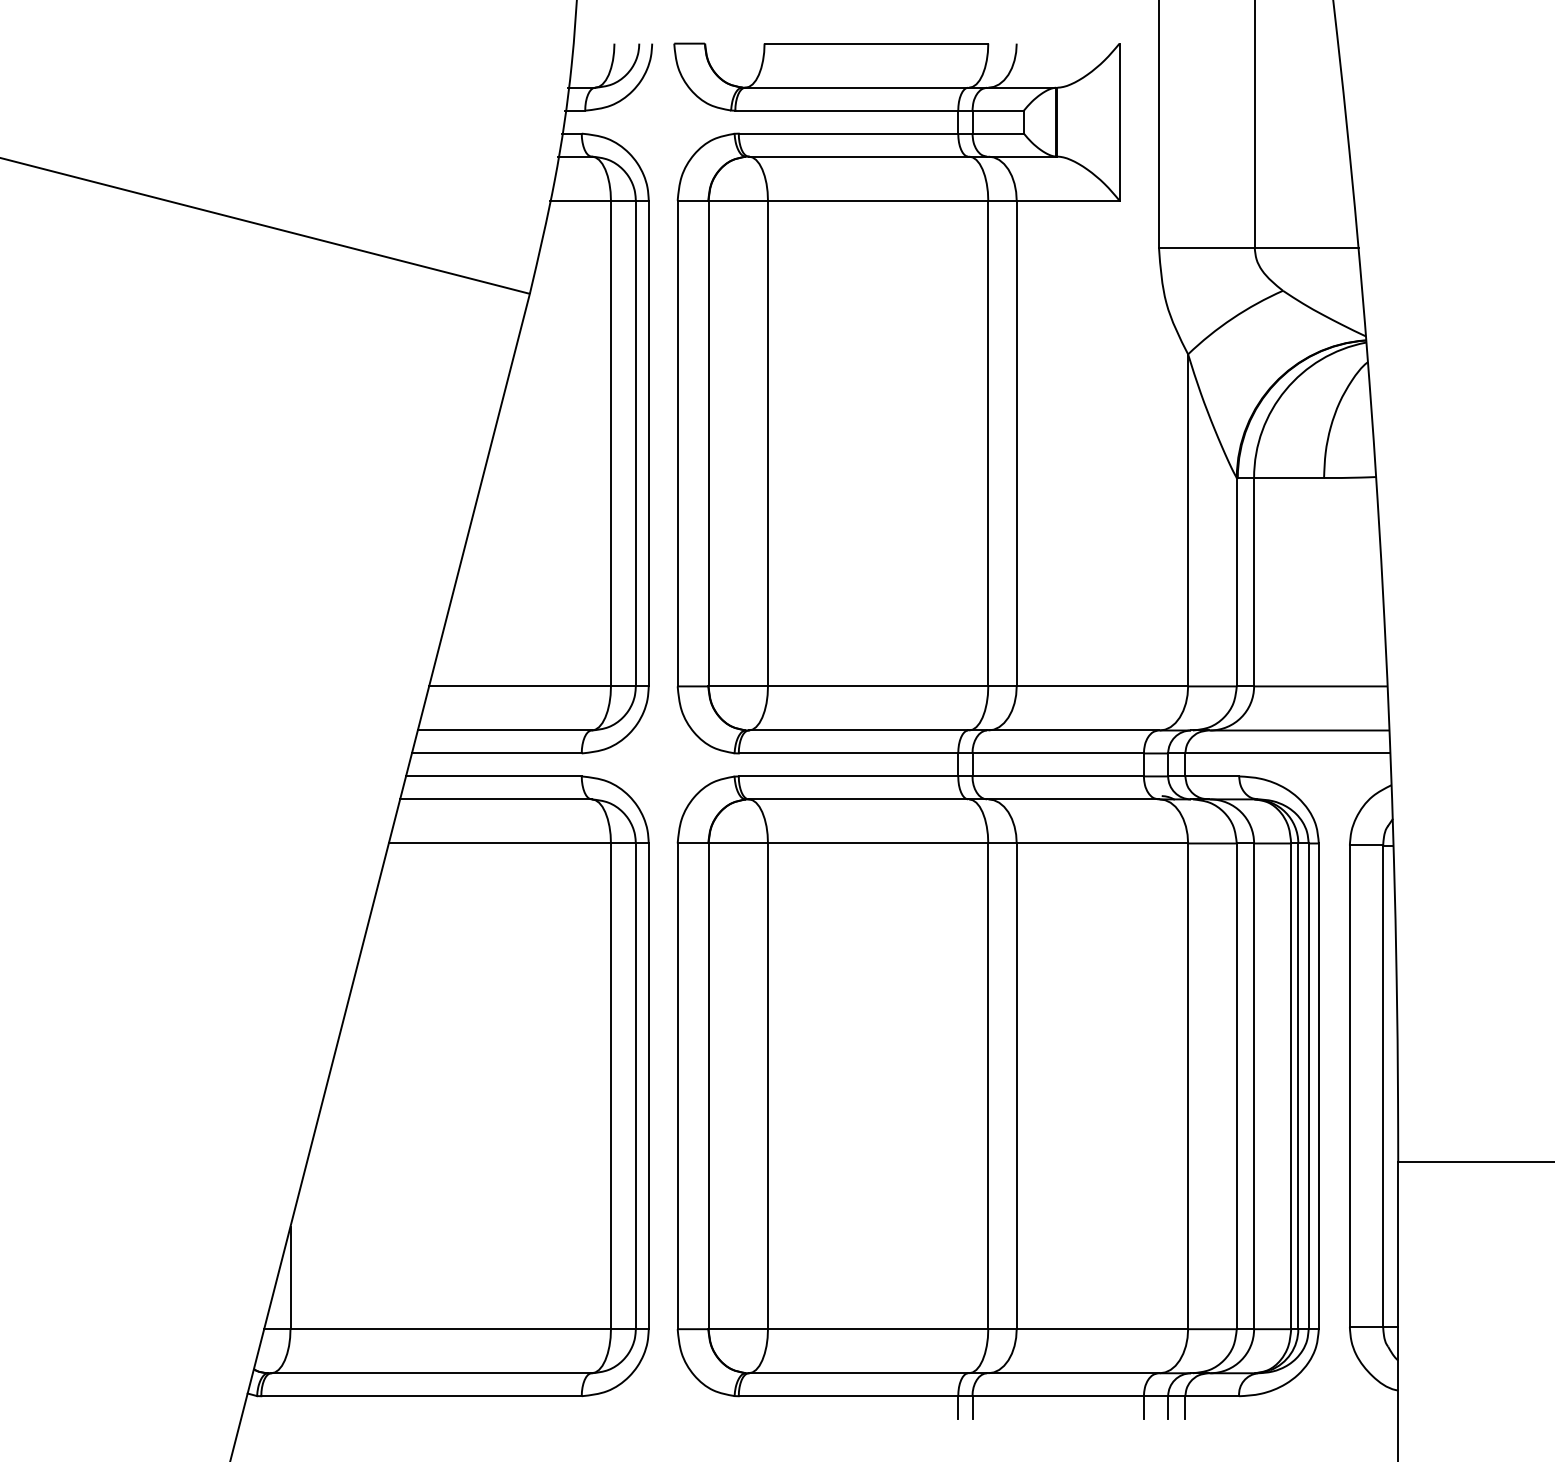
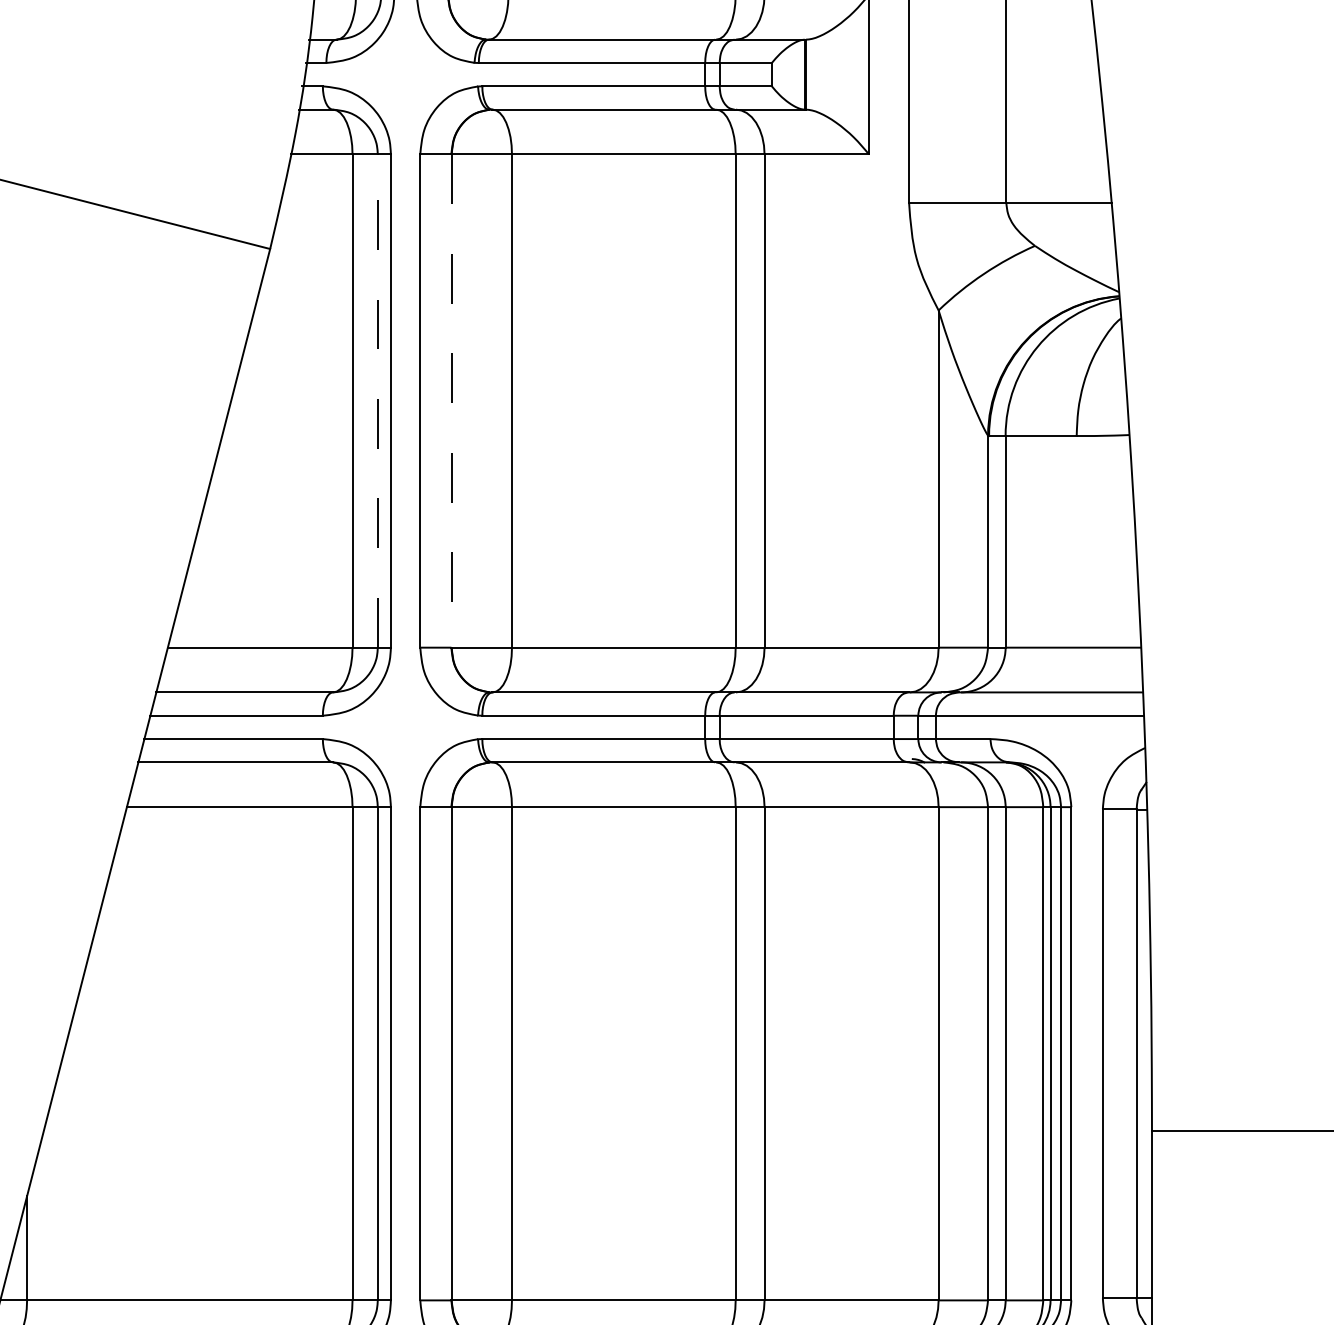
line: (635, 443) -> (377, 400), solid -> dashed
line: (708, 443) -> (451, 400), solid -> dashed

